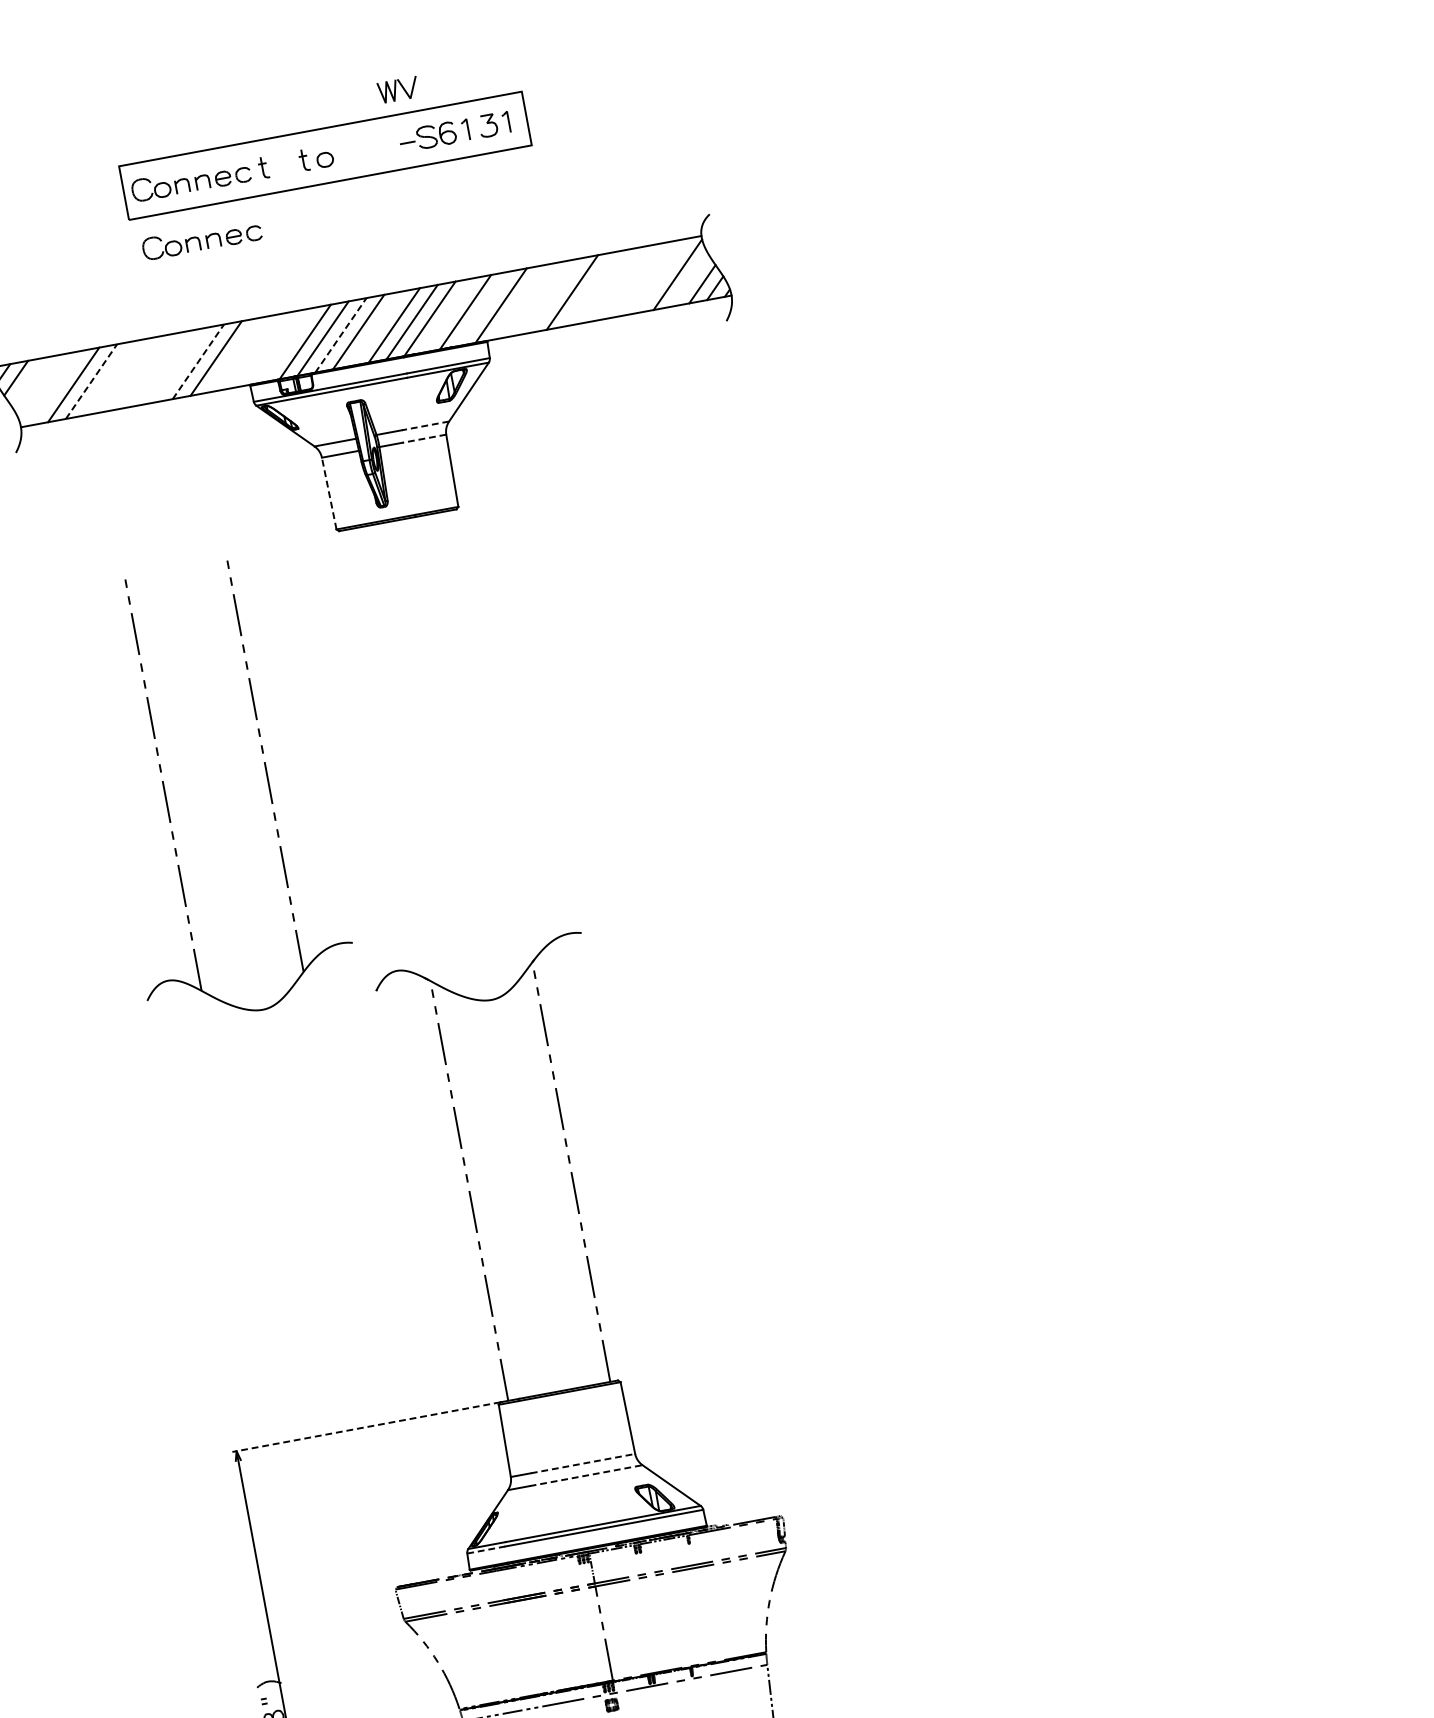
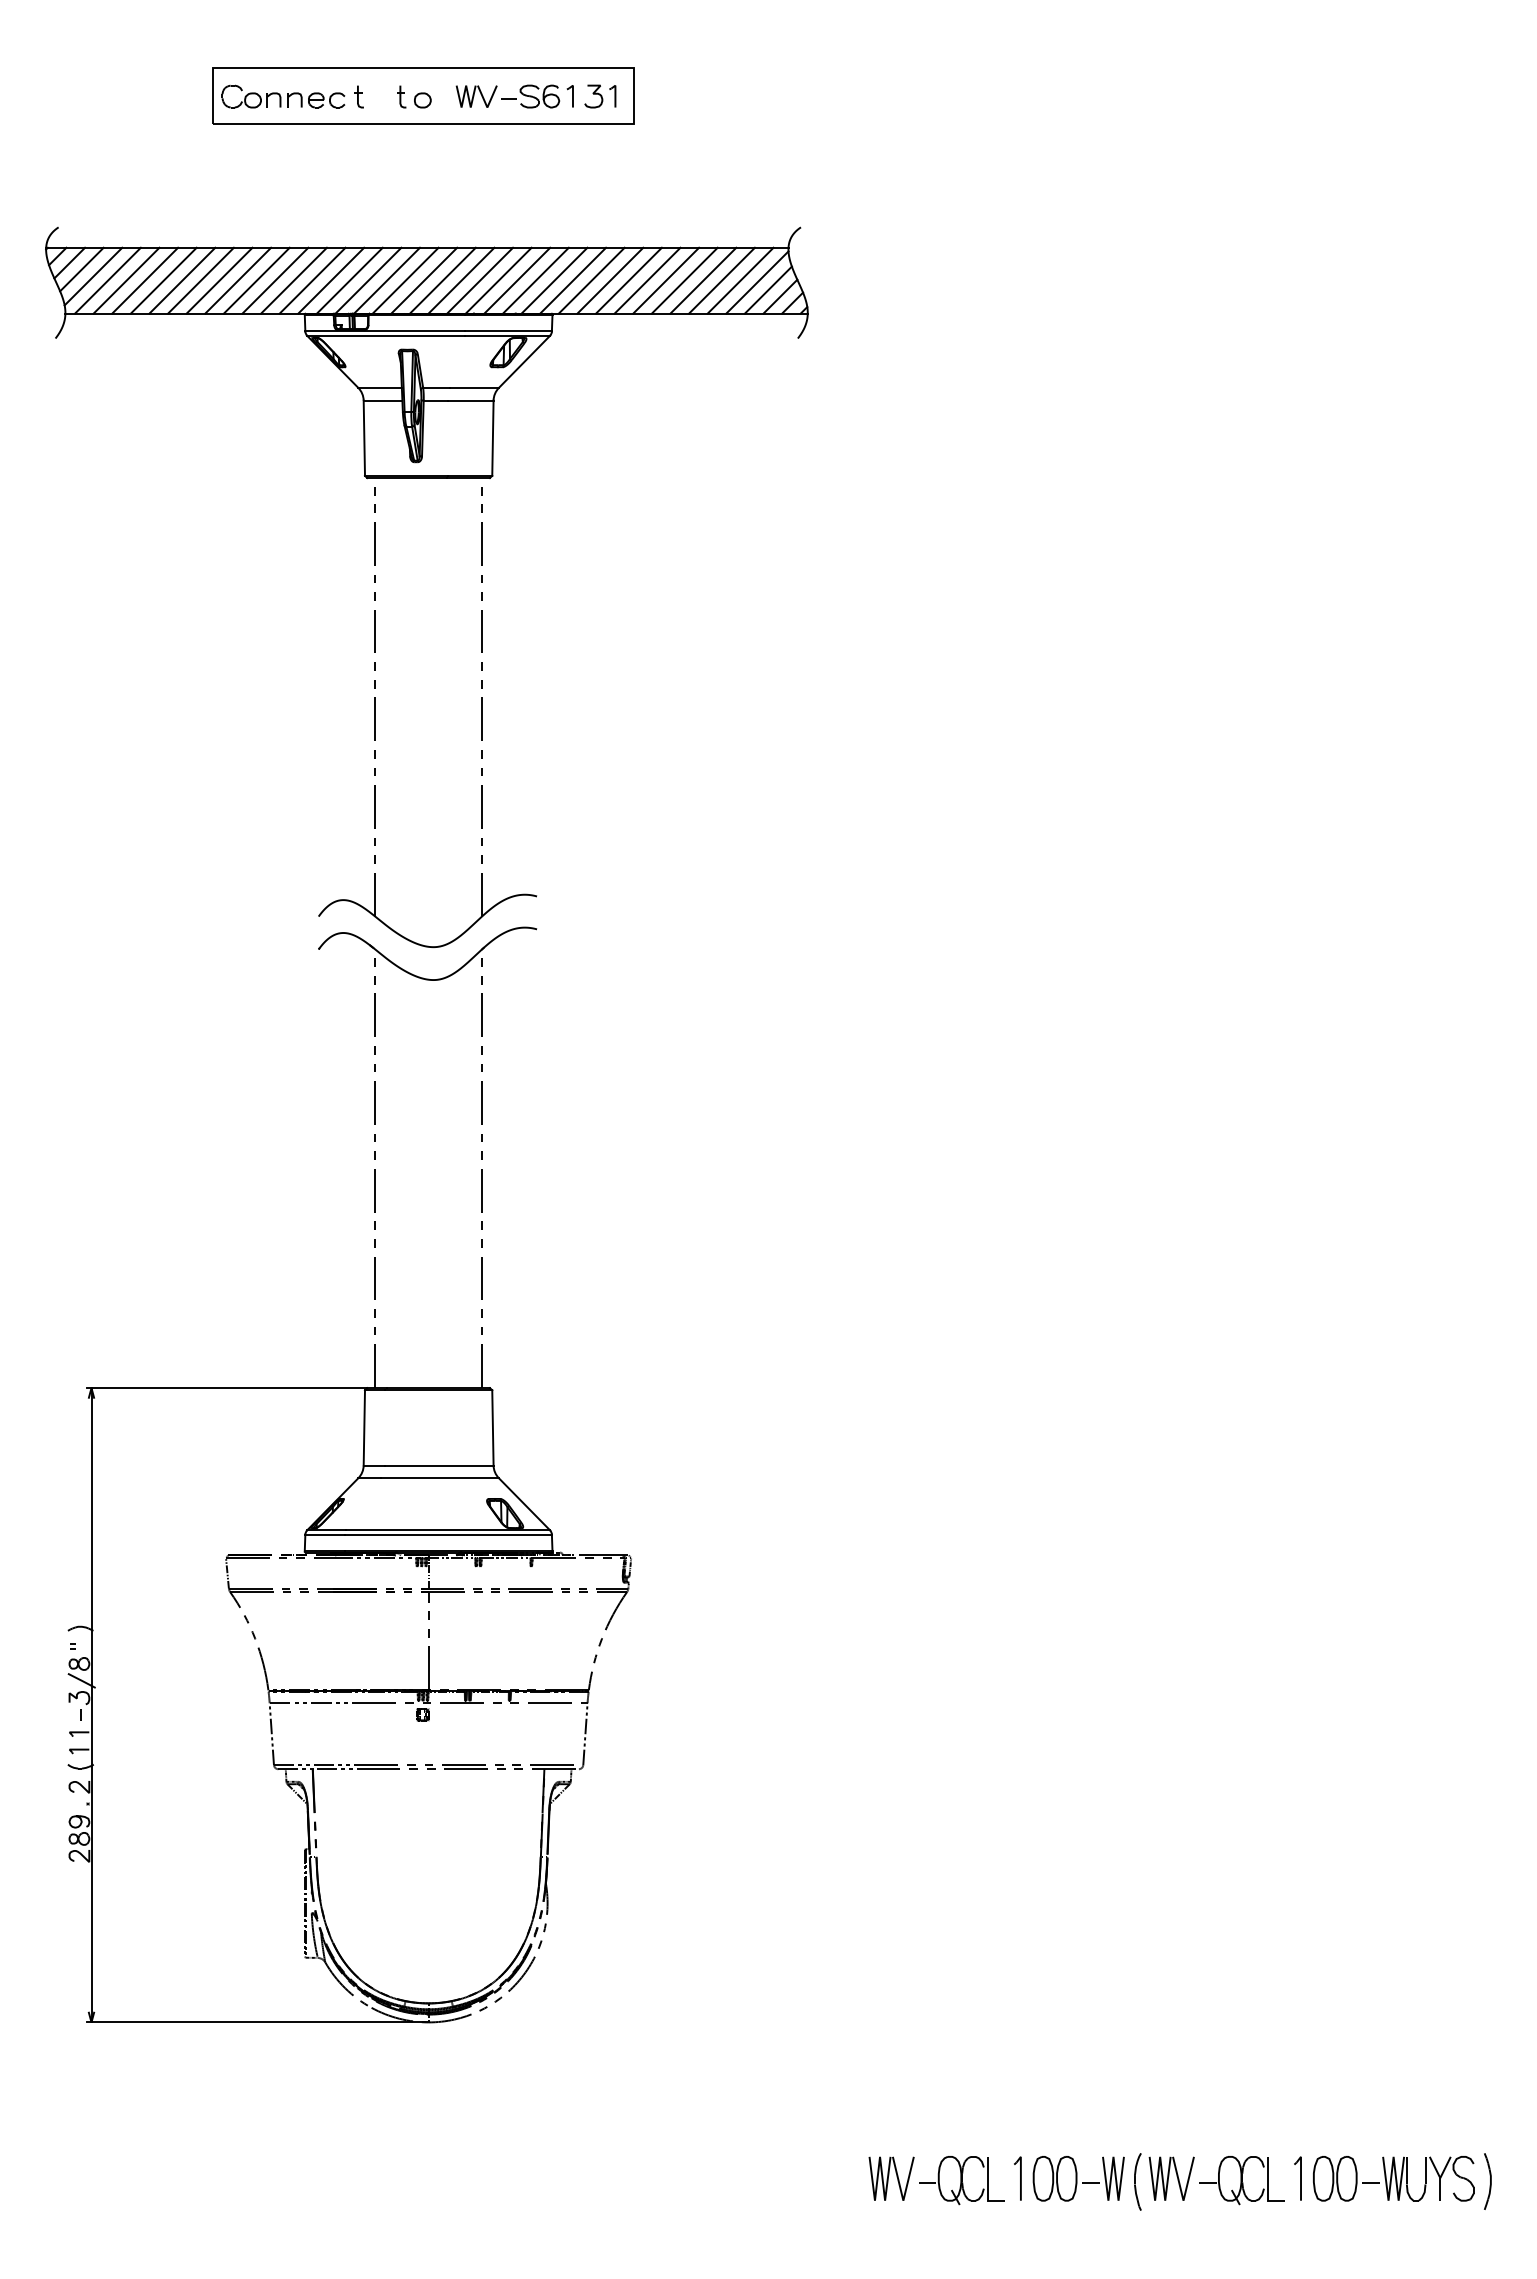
part: (398, 89) -> (476, 96), moved
part: (202, 239) -> (283, 157), removed
line: (661, 275) -> (740, 280), added
line: (643, 279) -> (721, 280), added
line: (688, 279) -> (767, 289), added
line: (625, 282) -> (703, 280), added
line: (607, 285) -> (684, 280), added
line: (590, 288) -> (666, 280), added
line: (554, 295) -> (628, 280), added
line: (536, 298) -> (610, 280), added
line: (518, 302) -> (591, 280), added
line: (483, 308) -> (554, 280), added
line: (447, 315) -> (517, 280), added
line: (376, 328) -> (442, 280), added
line: (340, 335) -> (405, 280), dashed -> solid
line: (287, 345) -> (349, 280), added
line: (269, 348) -> (331, 280), added
line: (251, 351) -> (312, 280), added
line: (233, 355) -> (293, 280), added
line: (198, 361) -> (256, 280), dashed -> solid
line: (180, 364) -> (238, 280), added
line: (162, 368) -> (219, 280), added
line: (144, 371) -> (200, 280), added
line: (127, 374) -> (182, 280), added
line: (109, 378) -> (163, 280), added
line: (91, 381) -> (145, 280), dashed -> solid
line: (28, 382) -> (81, 269), added
line: (41, 386) -> (93, 276), added
line: (55, 388) -> (107, 280), added
line: (425, 425) -> (474, 387), dashed -> solid
line: (424, 438) -> (470, 400), dashed -> solid
line: (329, 493) -> (364, 438), dashed -> solid
part: (166, 800) -> (375, 717), moved
line: (365, 1427) -> (226, 1388), dashed -> solid
line: (583, 1463) -> (439, 1465), dashed -> solid
line: (585, 1475) -> (439, 1478), dashed -> solid
line: (486, 1549) -> (325, 1534), dashed -> solid

